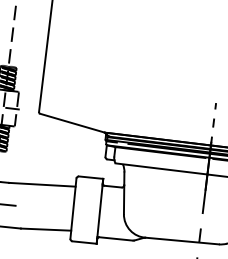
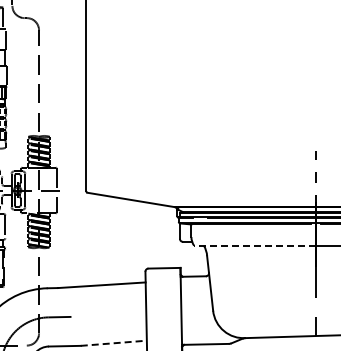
line: (161, 168) -> (255, 245), solid -> dashed
line: (46, 229) -> (114, 343), solid -> dashed

